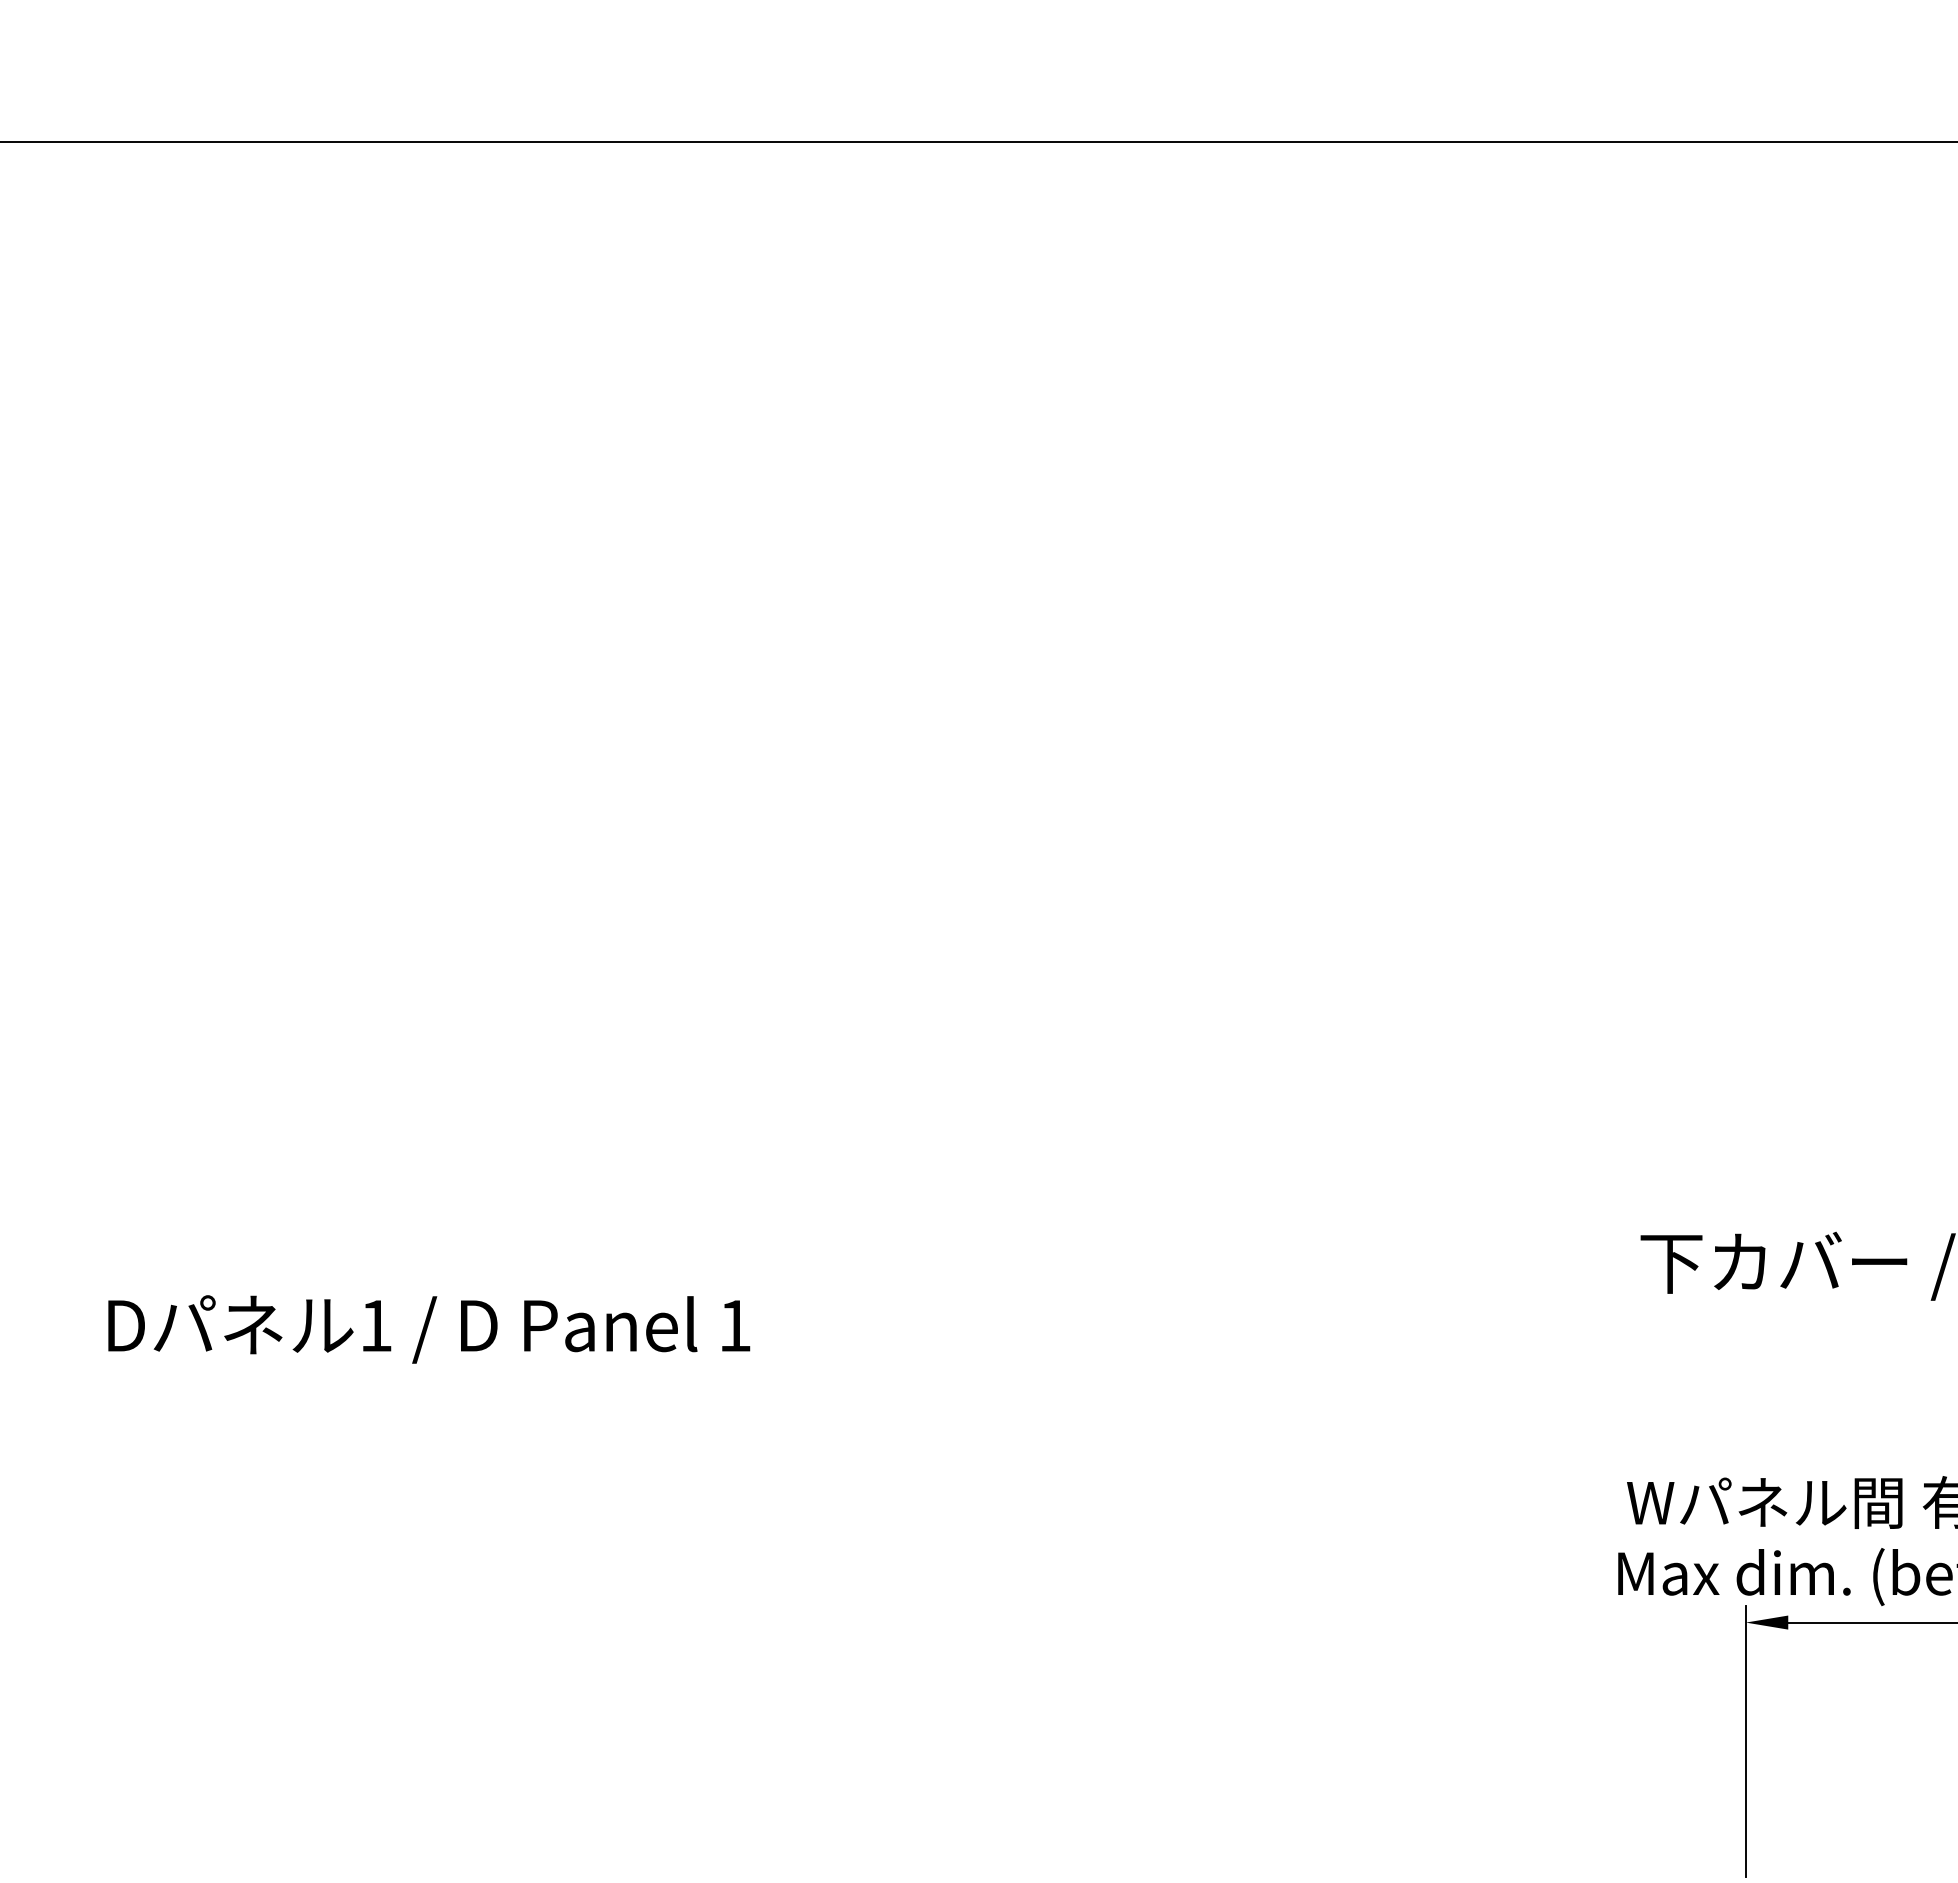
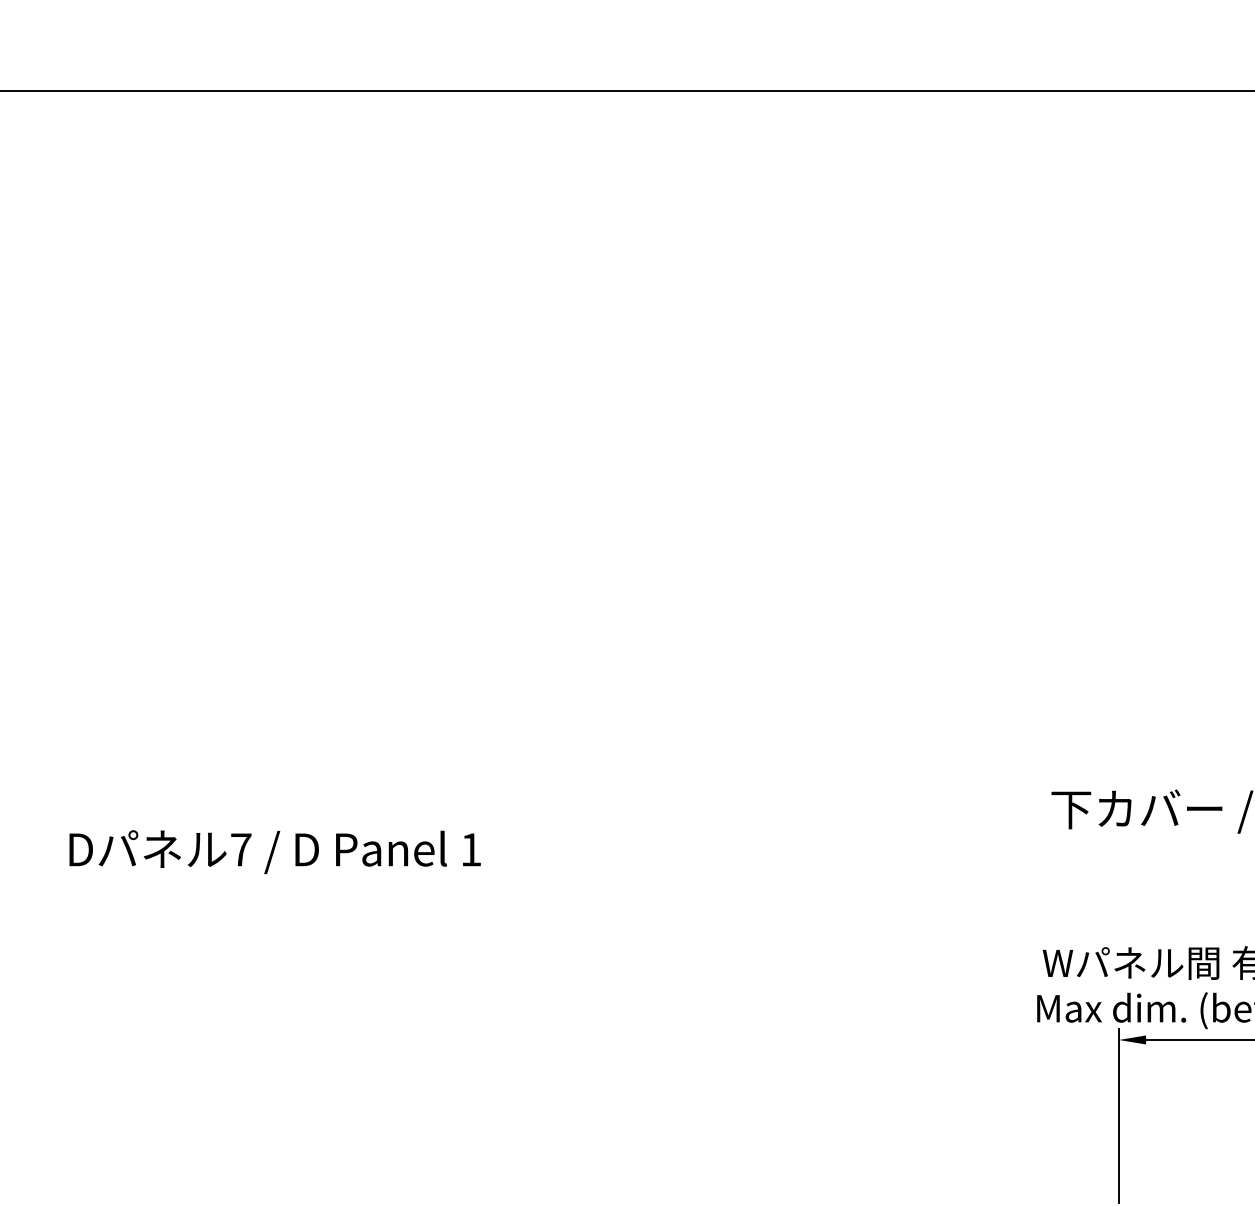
text: (376, 1325) -> (241, 849), 1 -> 7

